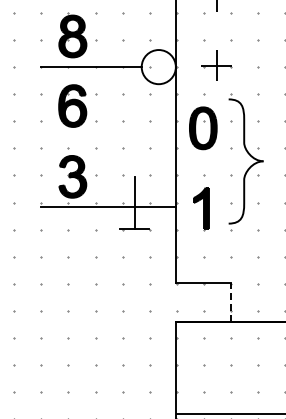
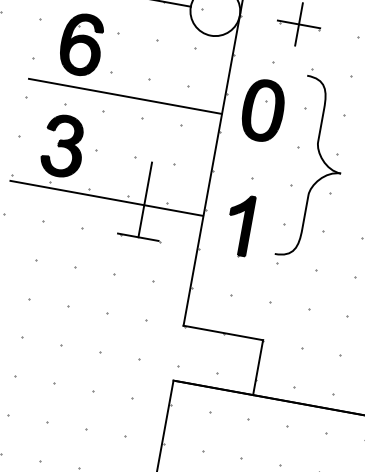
line: (108, 135) -> (125, 96), added
line: (231, 301) -> (258, 366), dashed -> solid

